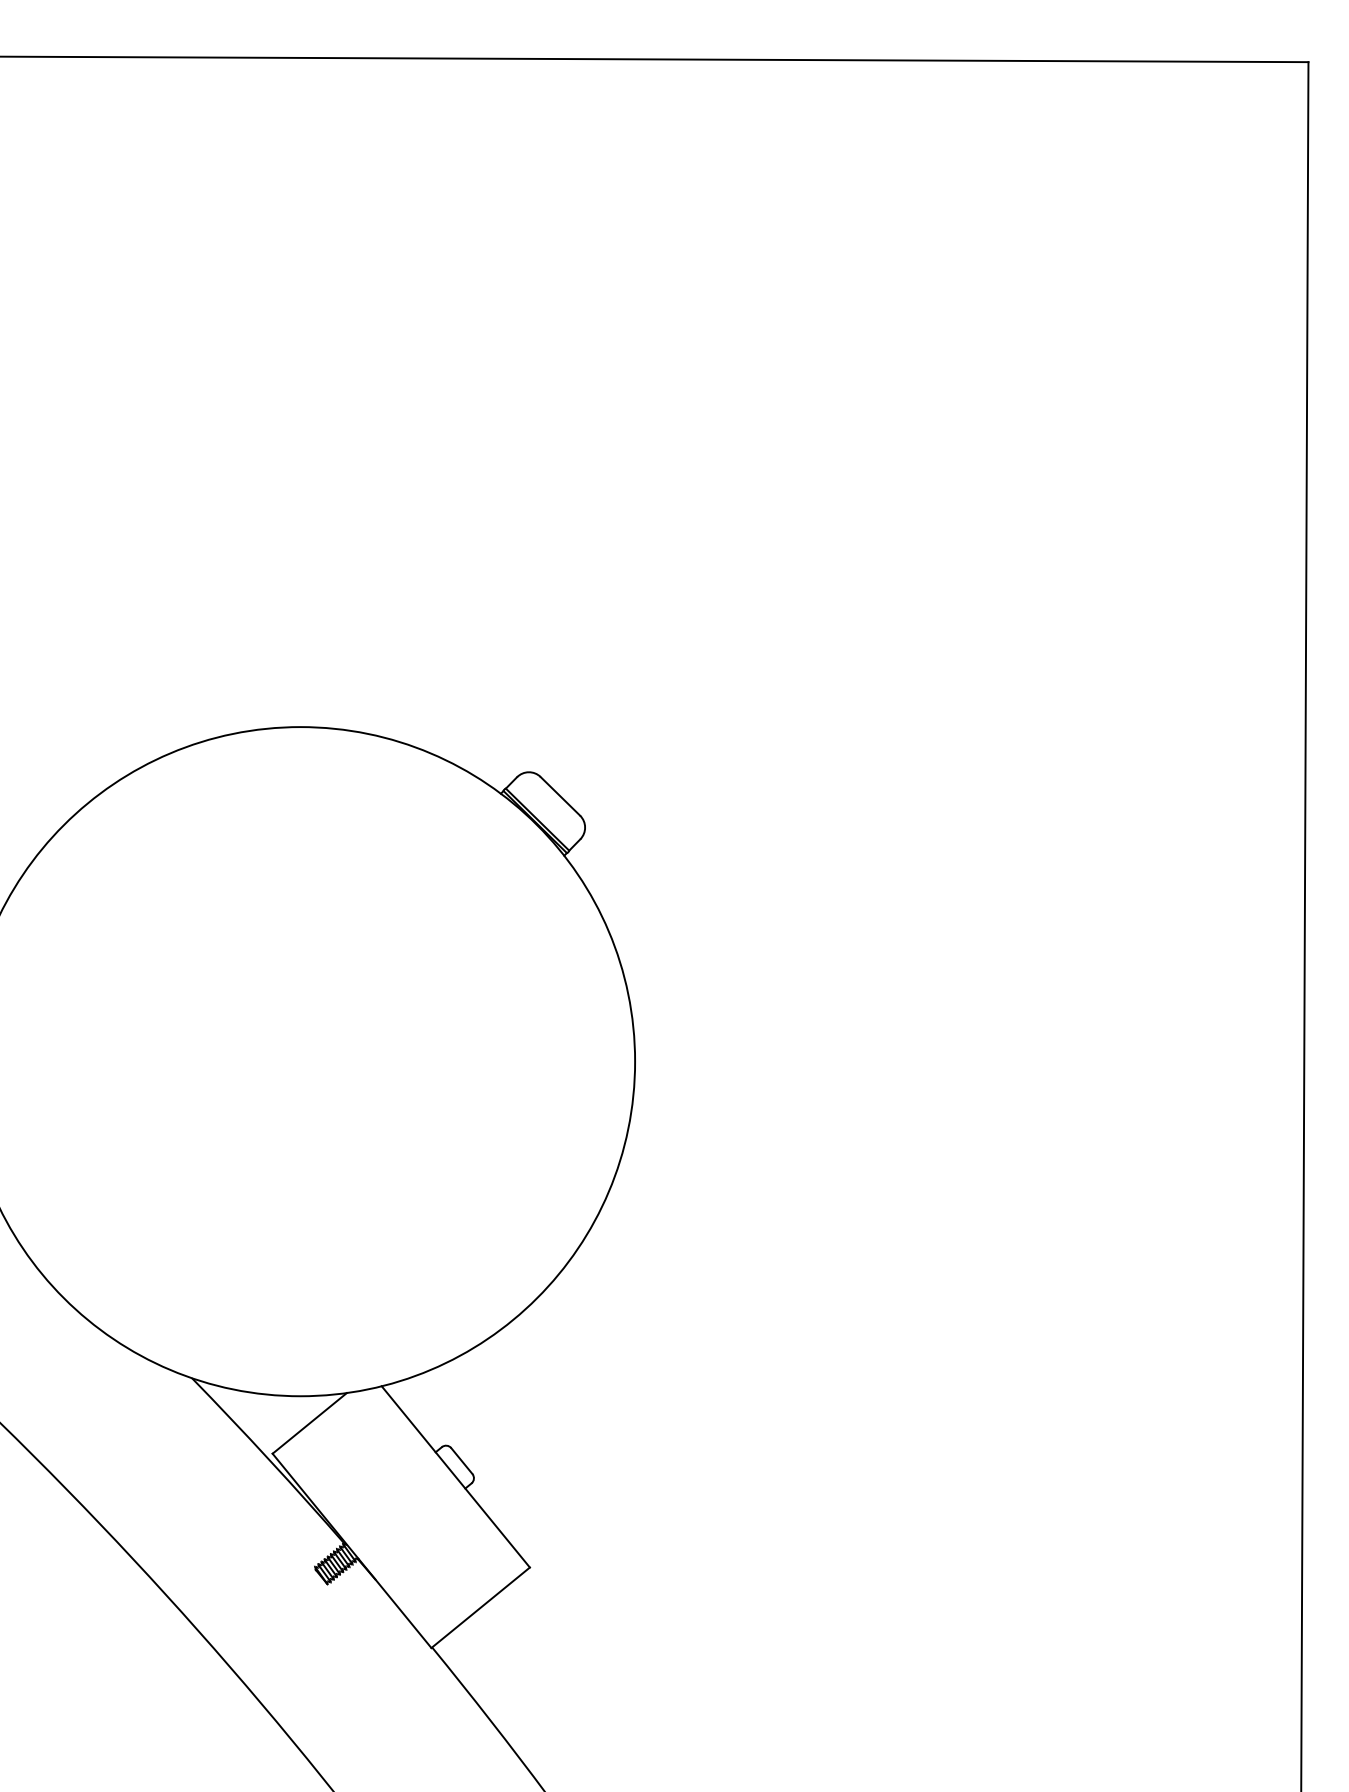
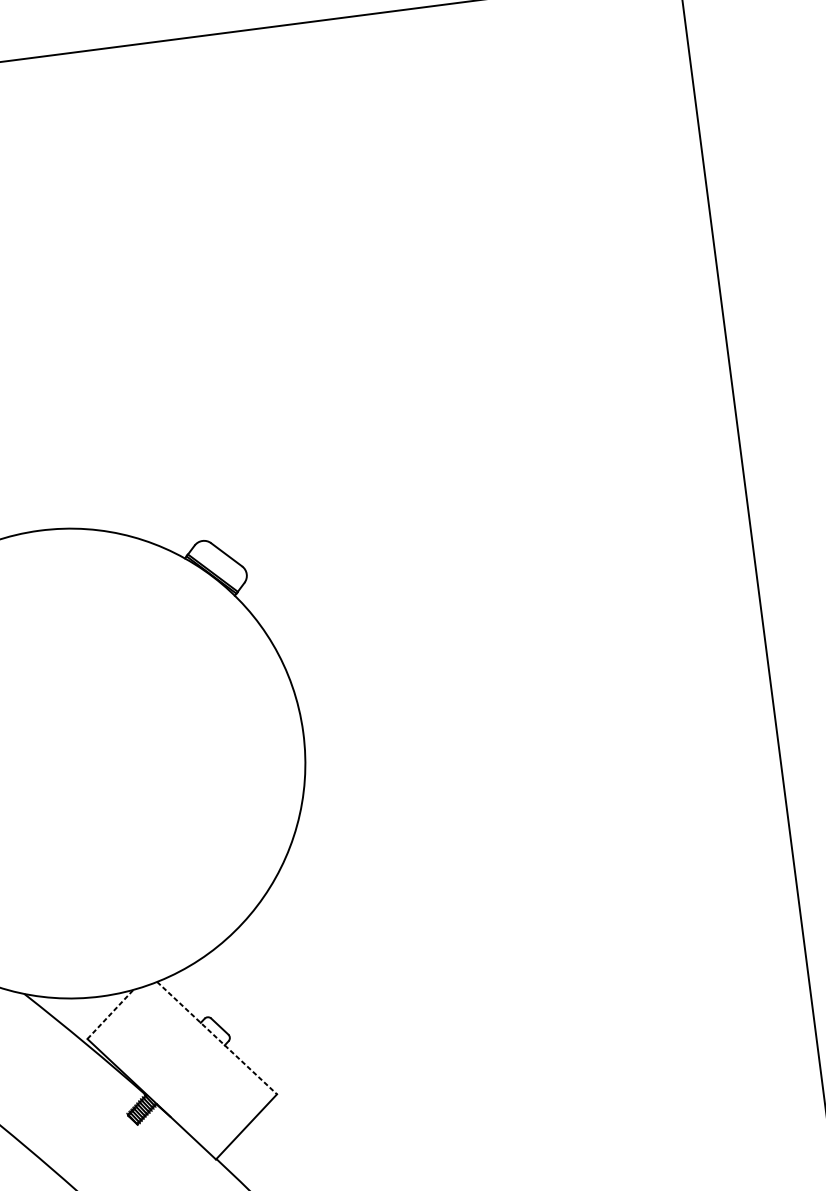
line: (309, 1423) -> (110, 1014), solid -> dashed
line: (456, 1477) -> (217, 1038), solid -> dashed

